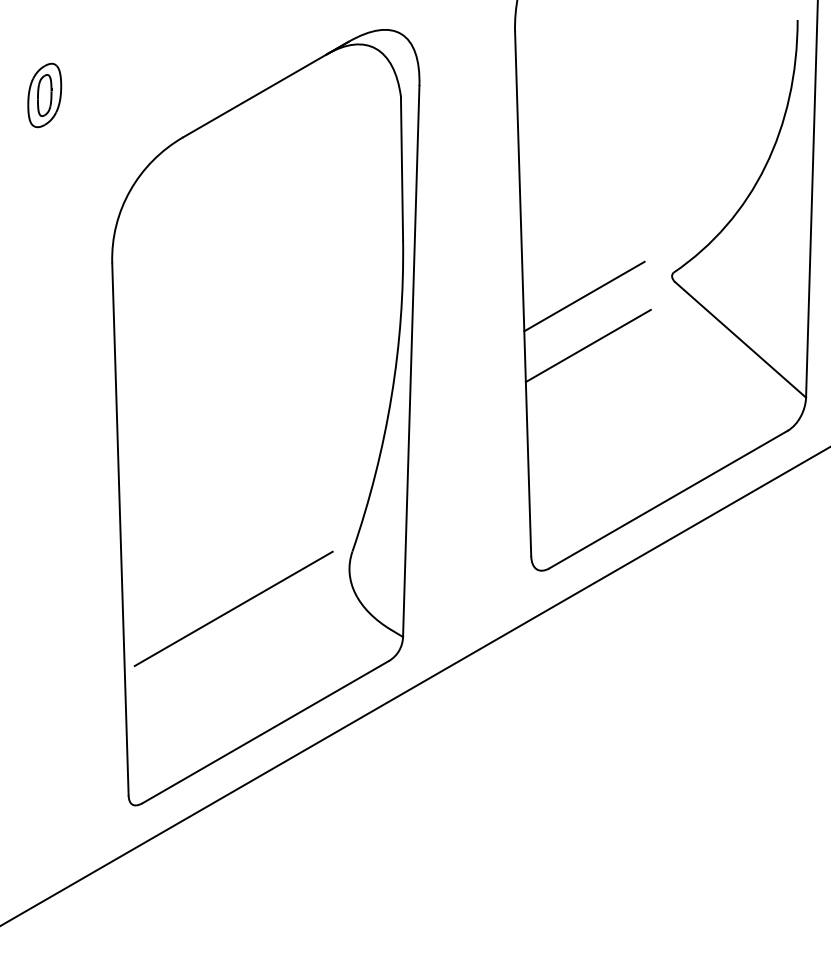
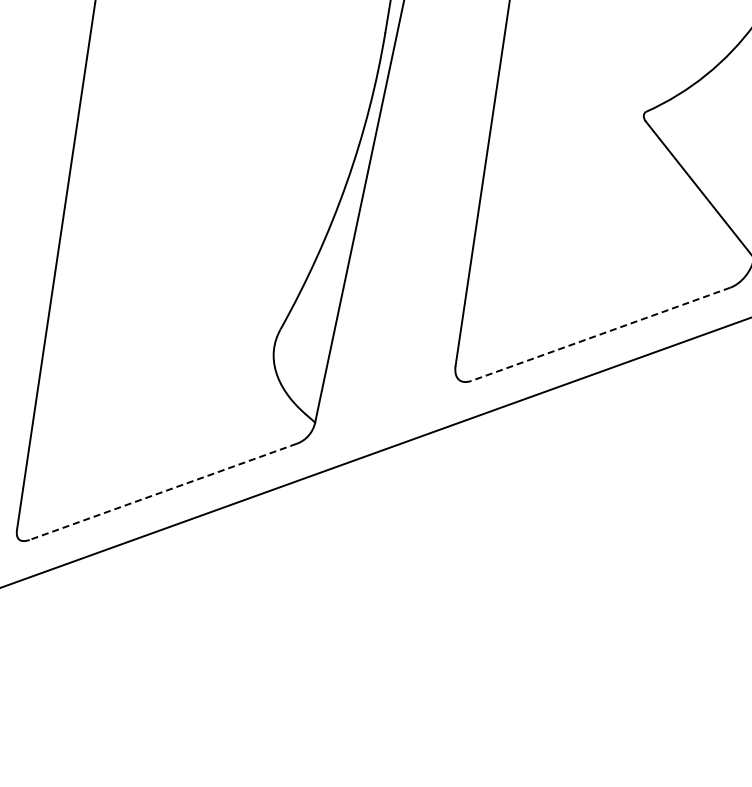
line: (584, 296) -> (554, 119), removed
line: (587, 345) -> (548, 168), removed
line: (668, 499) -> (600, 334), solid -> dashed
line: (233, 608) -> (153, 364), removed
line: (265, 732) -> (162, 492), solid -> dashed

